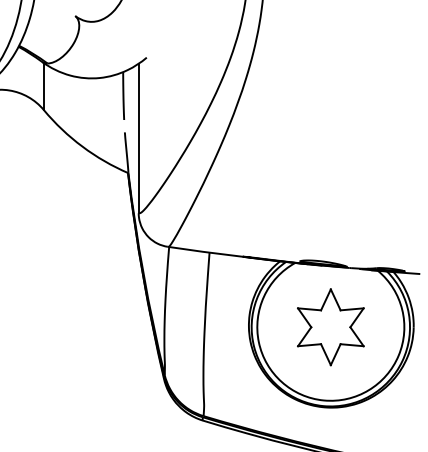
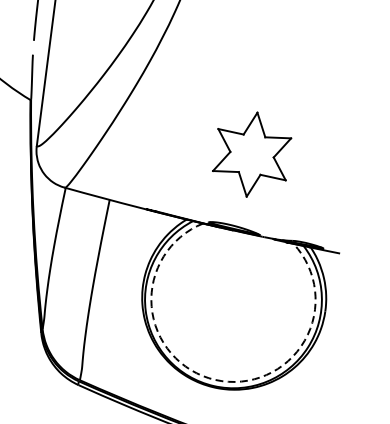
part: (330, 327) -> (251, 154), moved
arc: (323, 400) -> (214, 379), solid -> dashed

